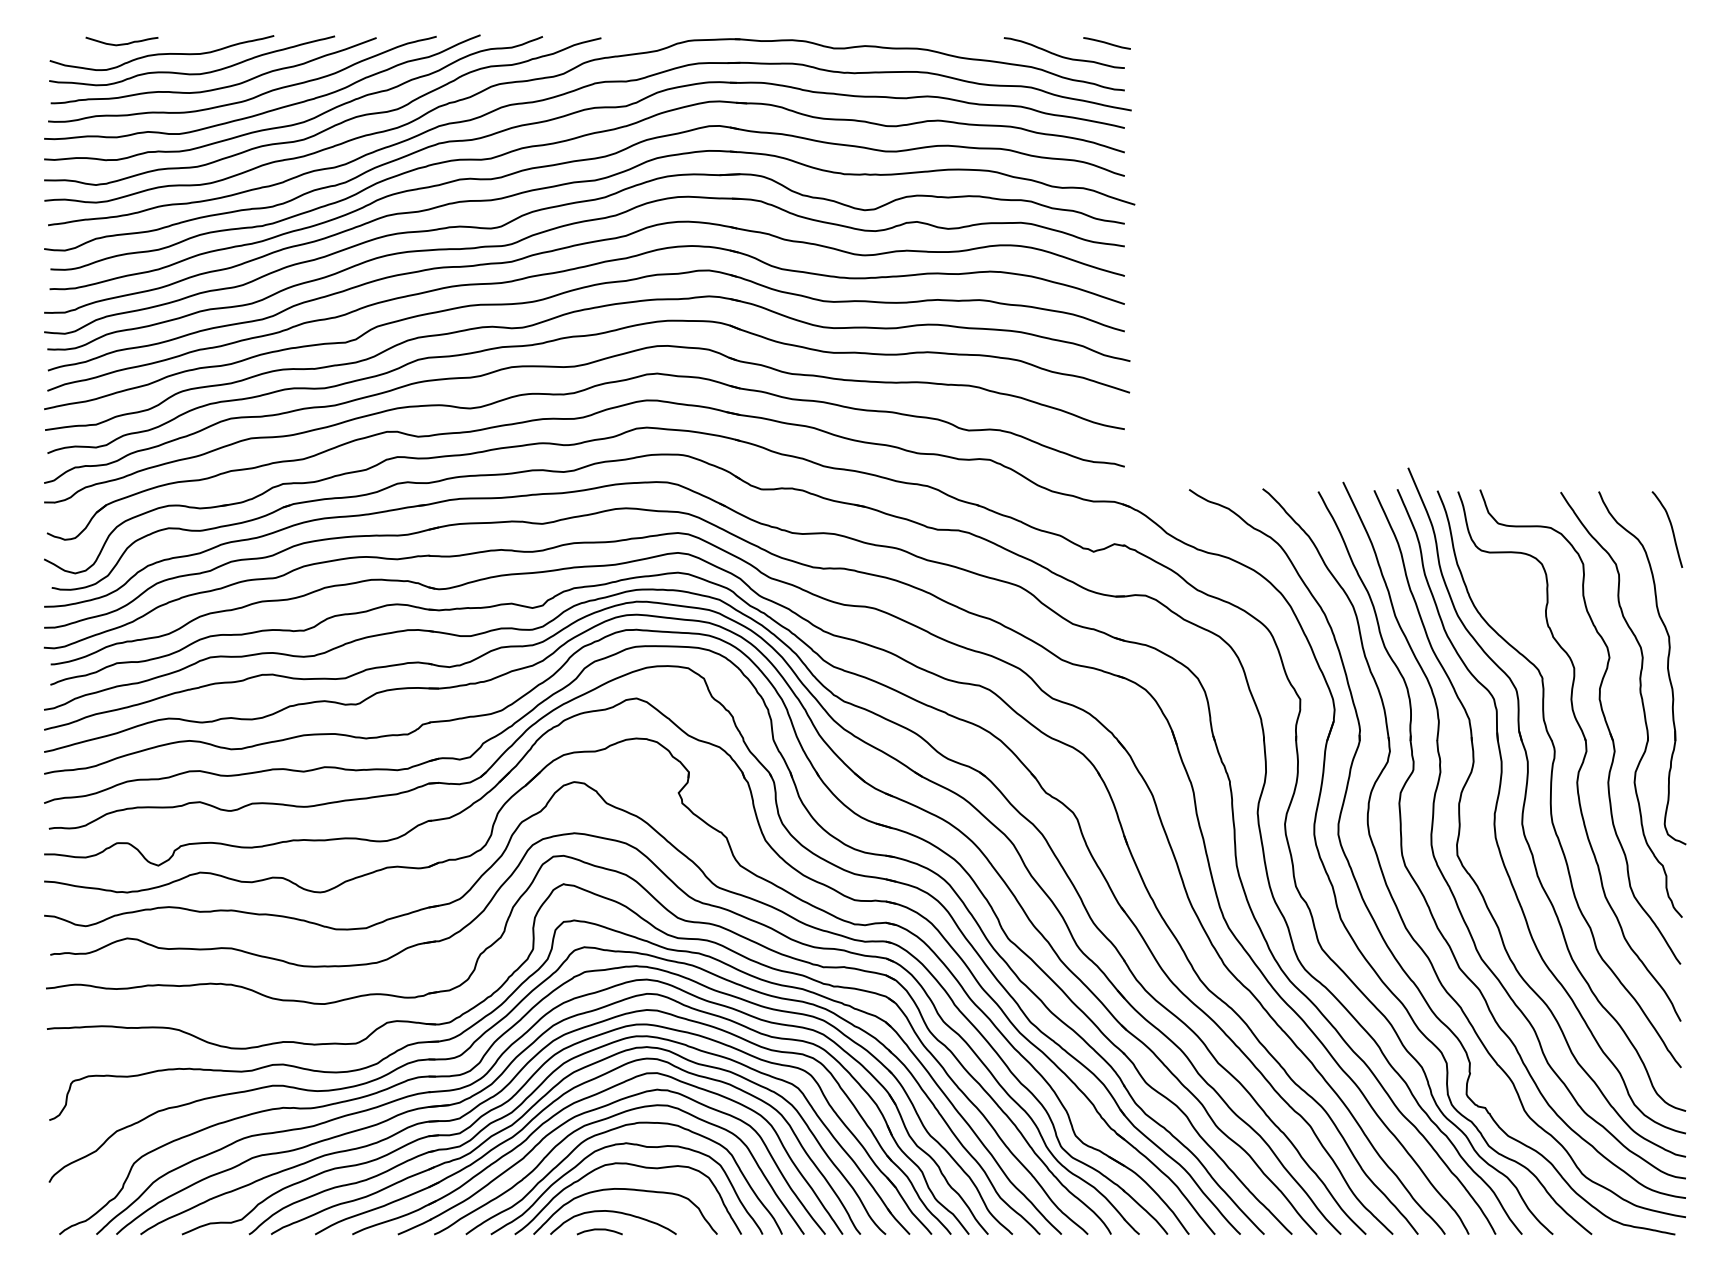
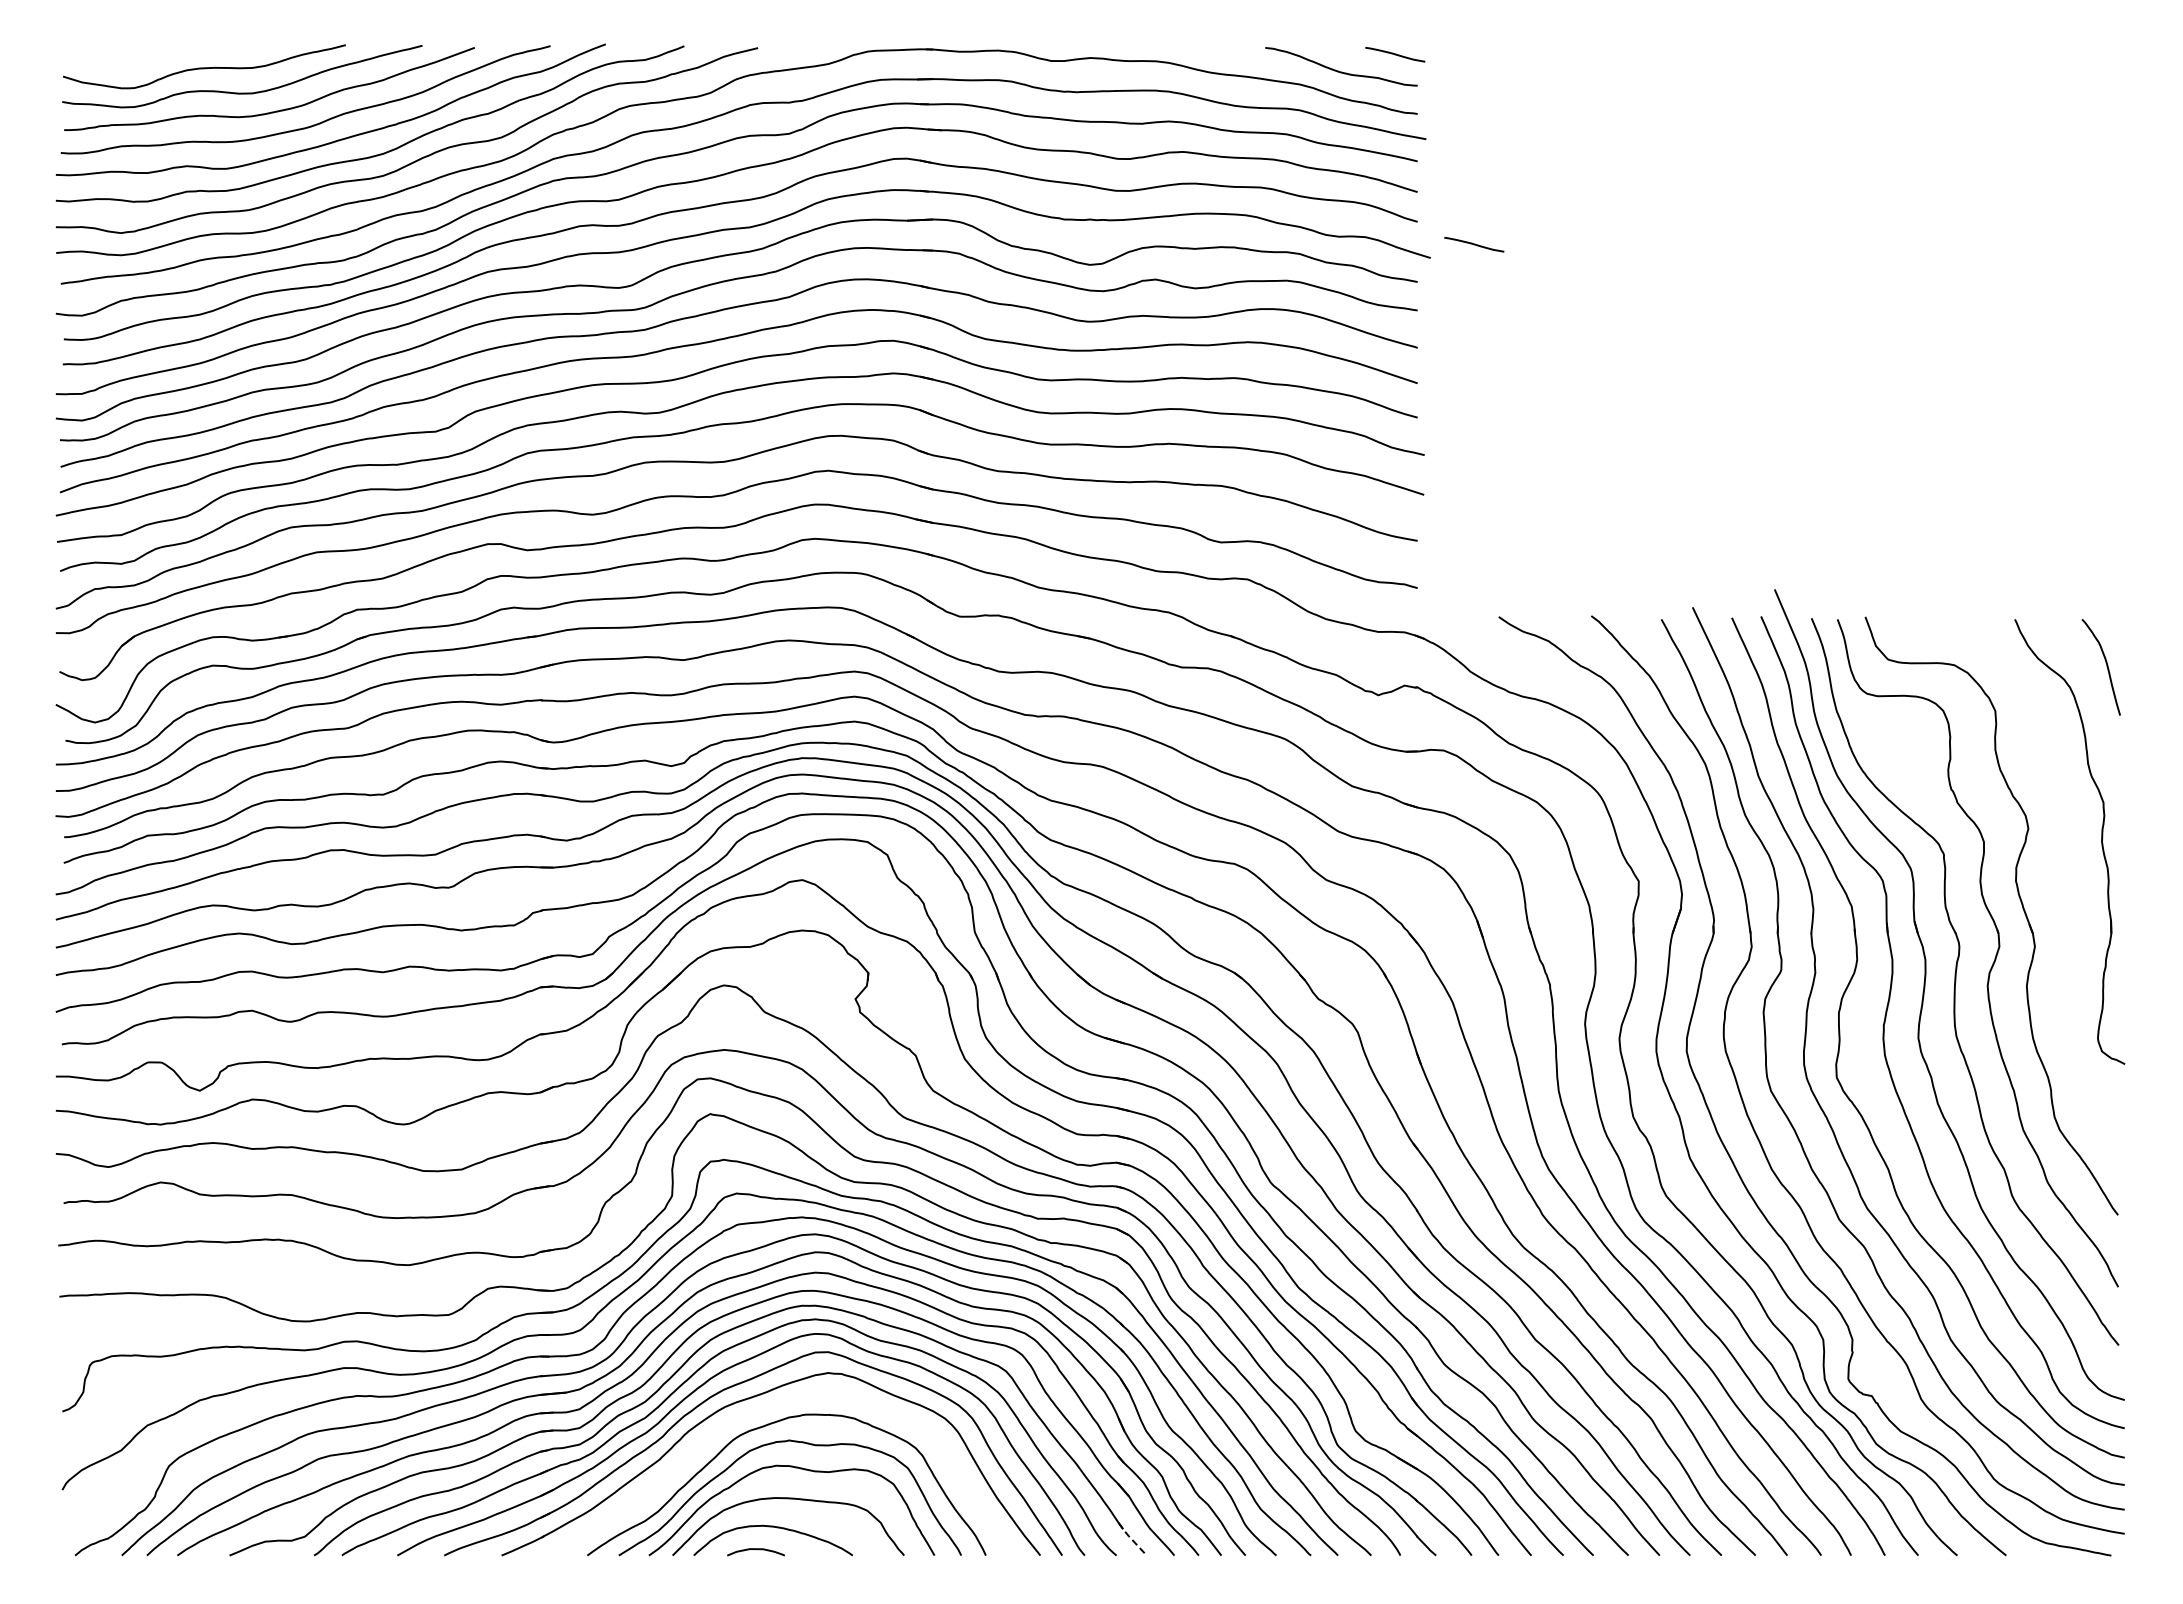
curve: (121, 44) -> (153, 55), removed
line: (1169, 194) -> (1474, 244), added
part: (1641, 700) -> (2068, 882), removed
curve: (604, 1120) -> (762, 1411), removed
line: (897, 1220) -> (1131, 1538), solid -> dashed

